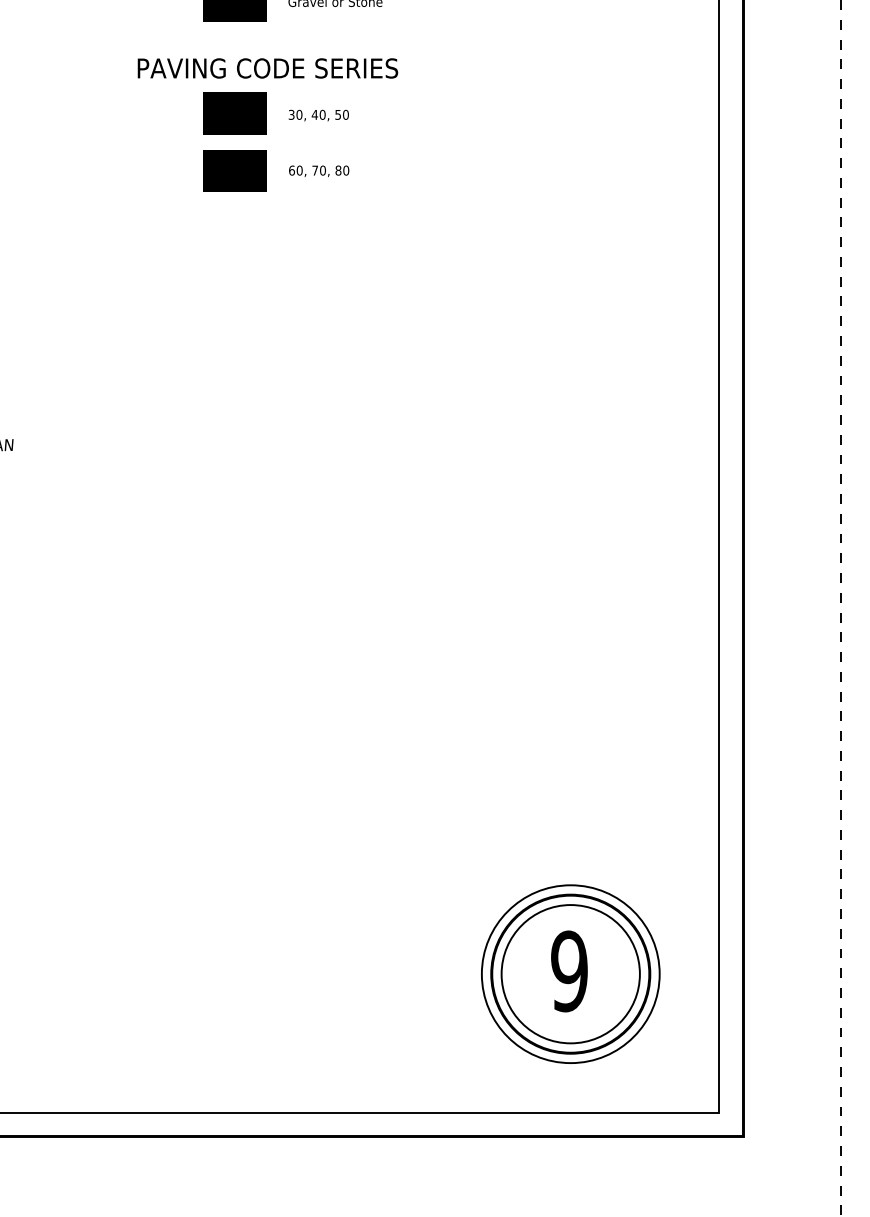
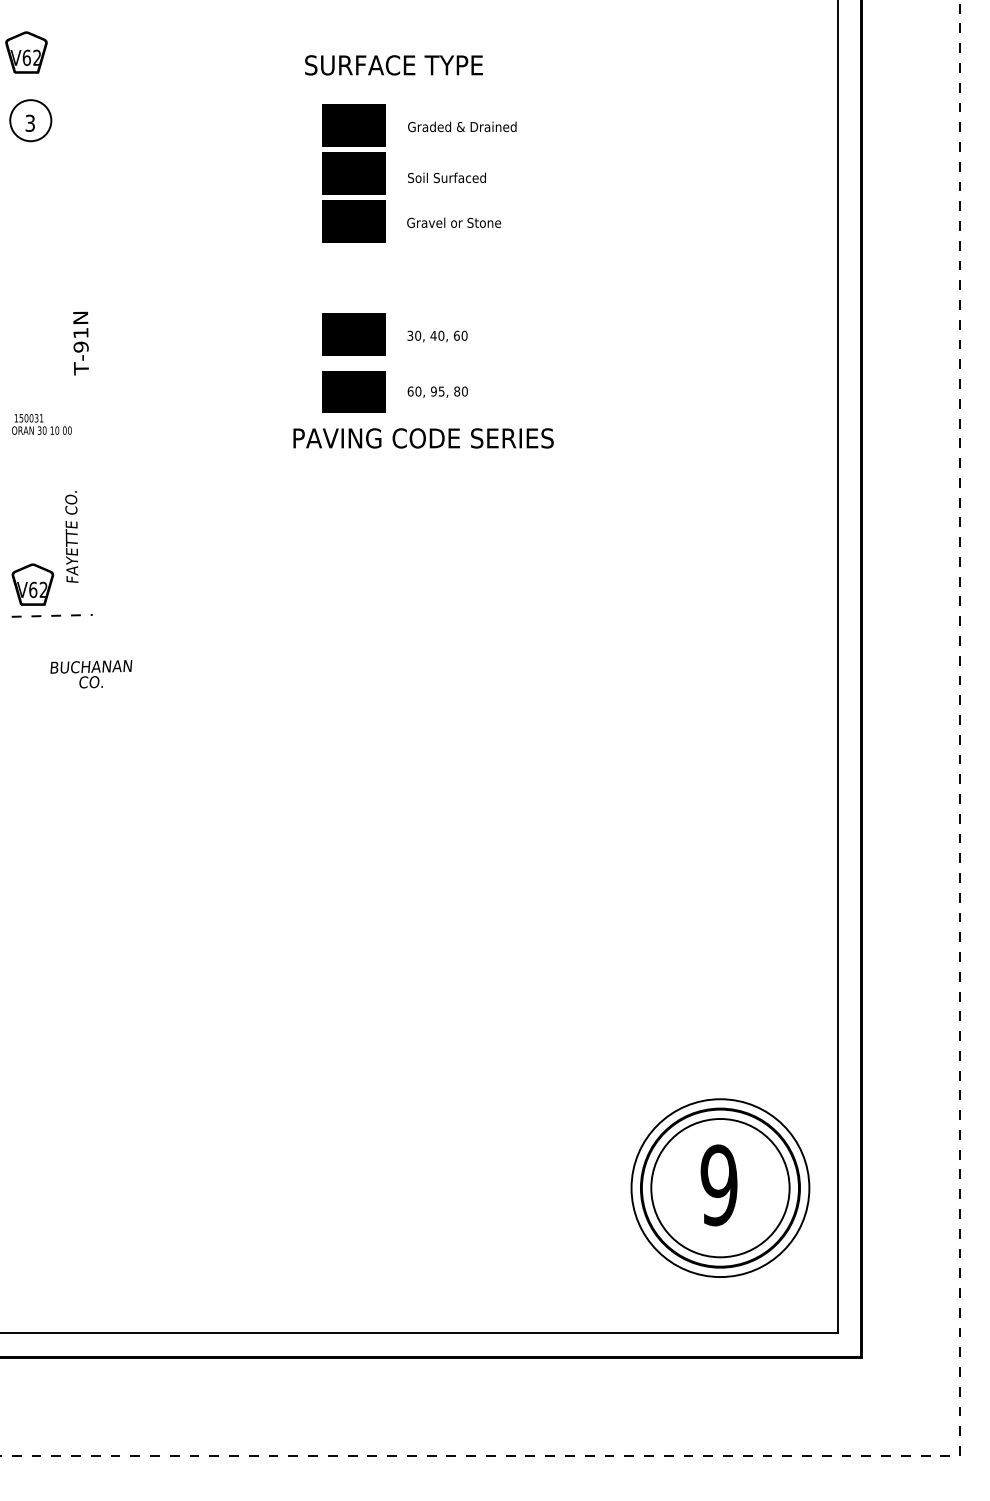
text: (267, 68) -> (423, 438), moved
text: (337, 114) -> (456, 335), 50 -> 60
text: (318, 170) -> (437, 391), 70, -> 95,
part: (570, 973) -> (720, 1187), moved

